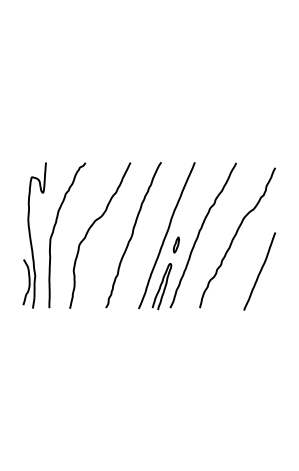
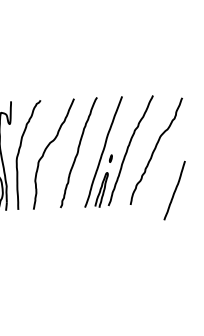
part: (175, 244) -> (110, 158), size x0.6
curve: (259, 271) -> (174, 190), moved

